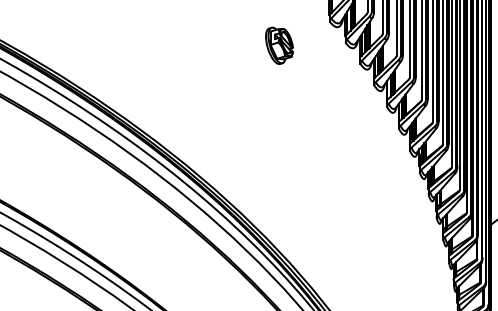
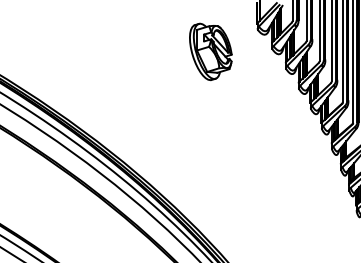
part: (279, 45) -> (210, 51), size x1.67

